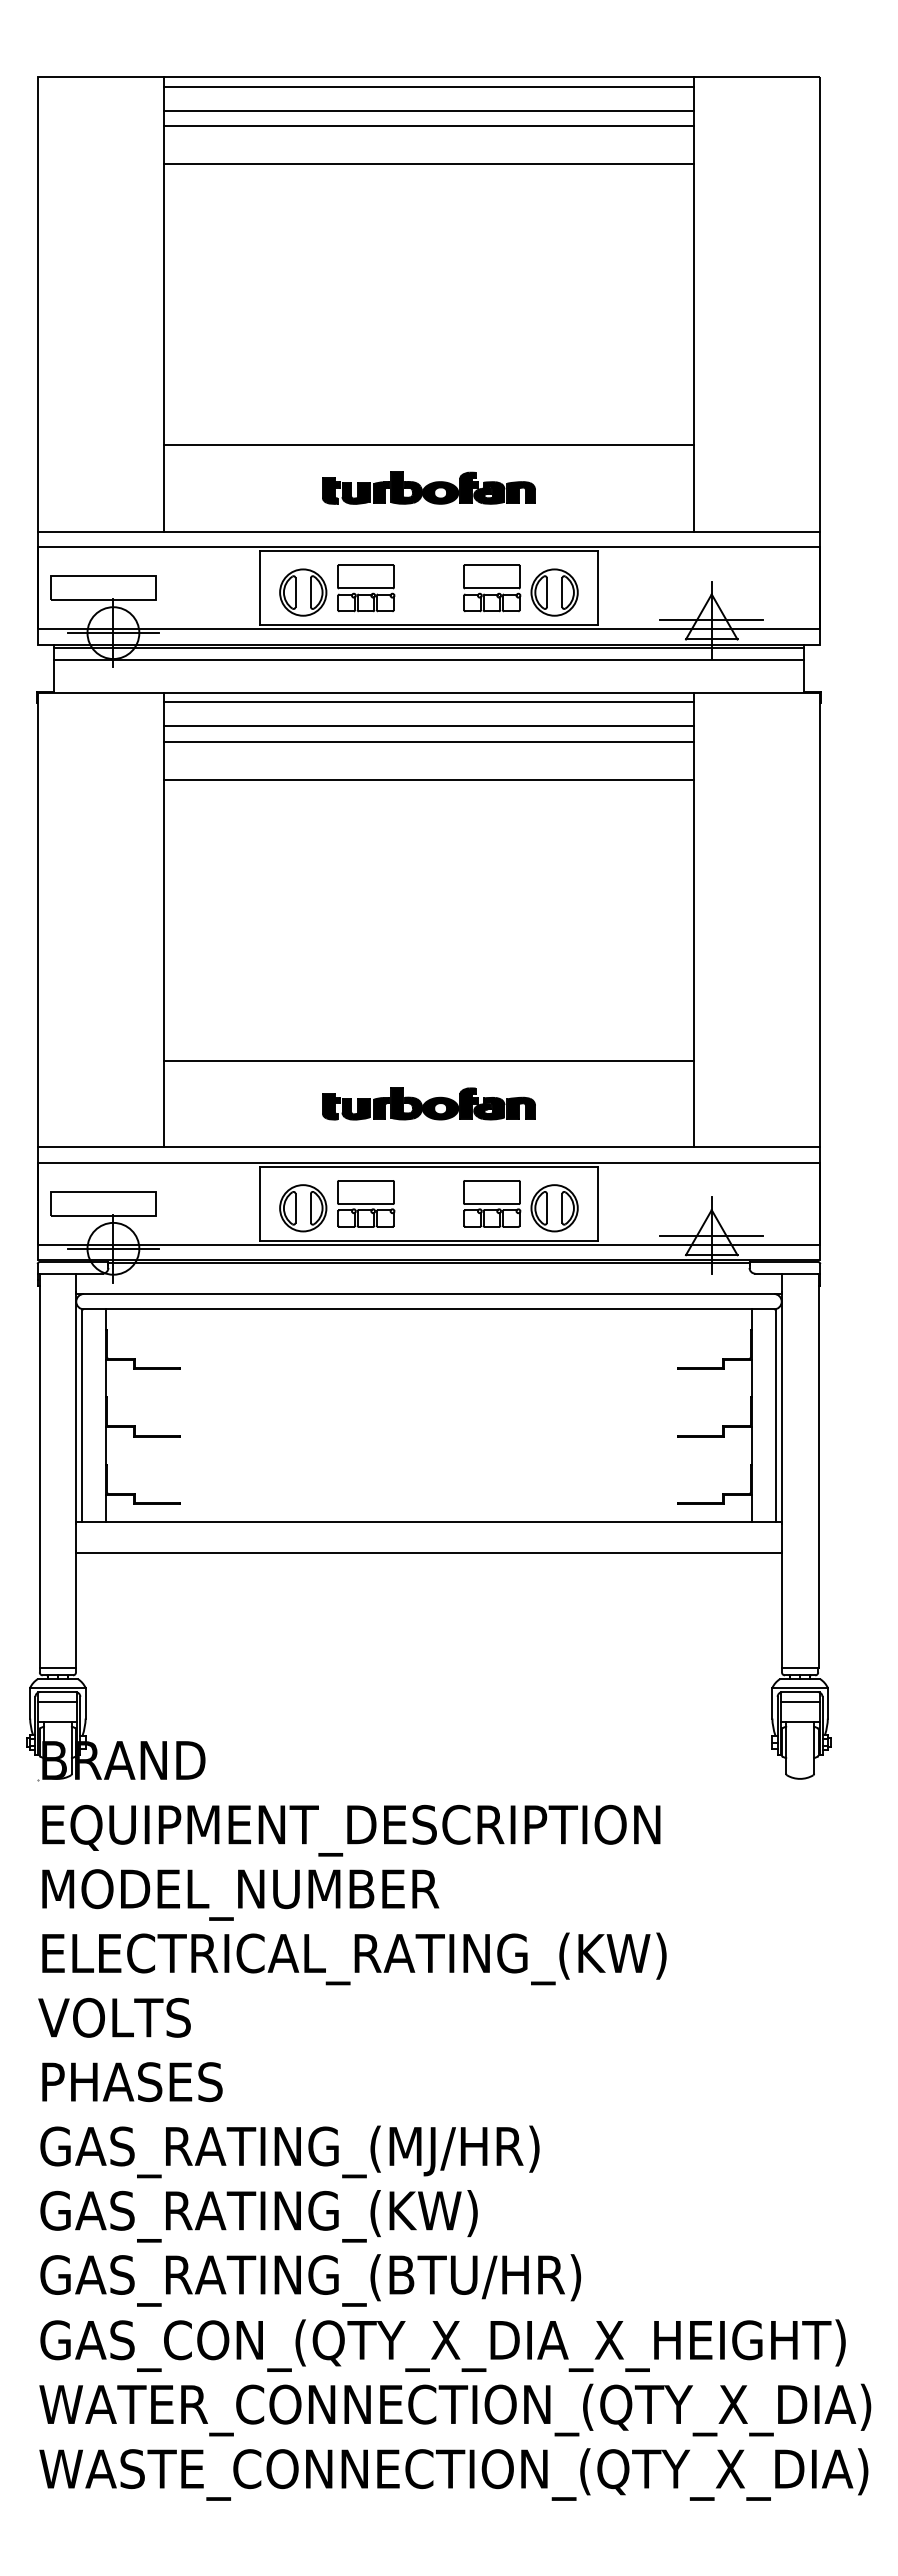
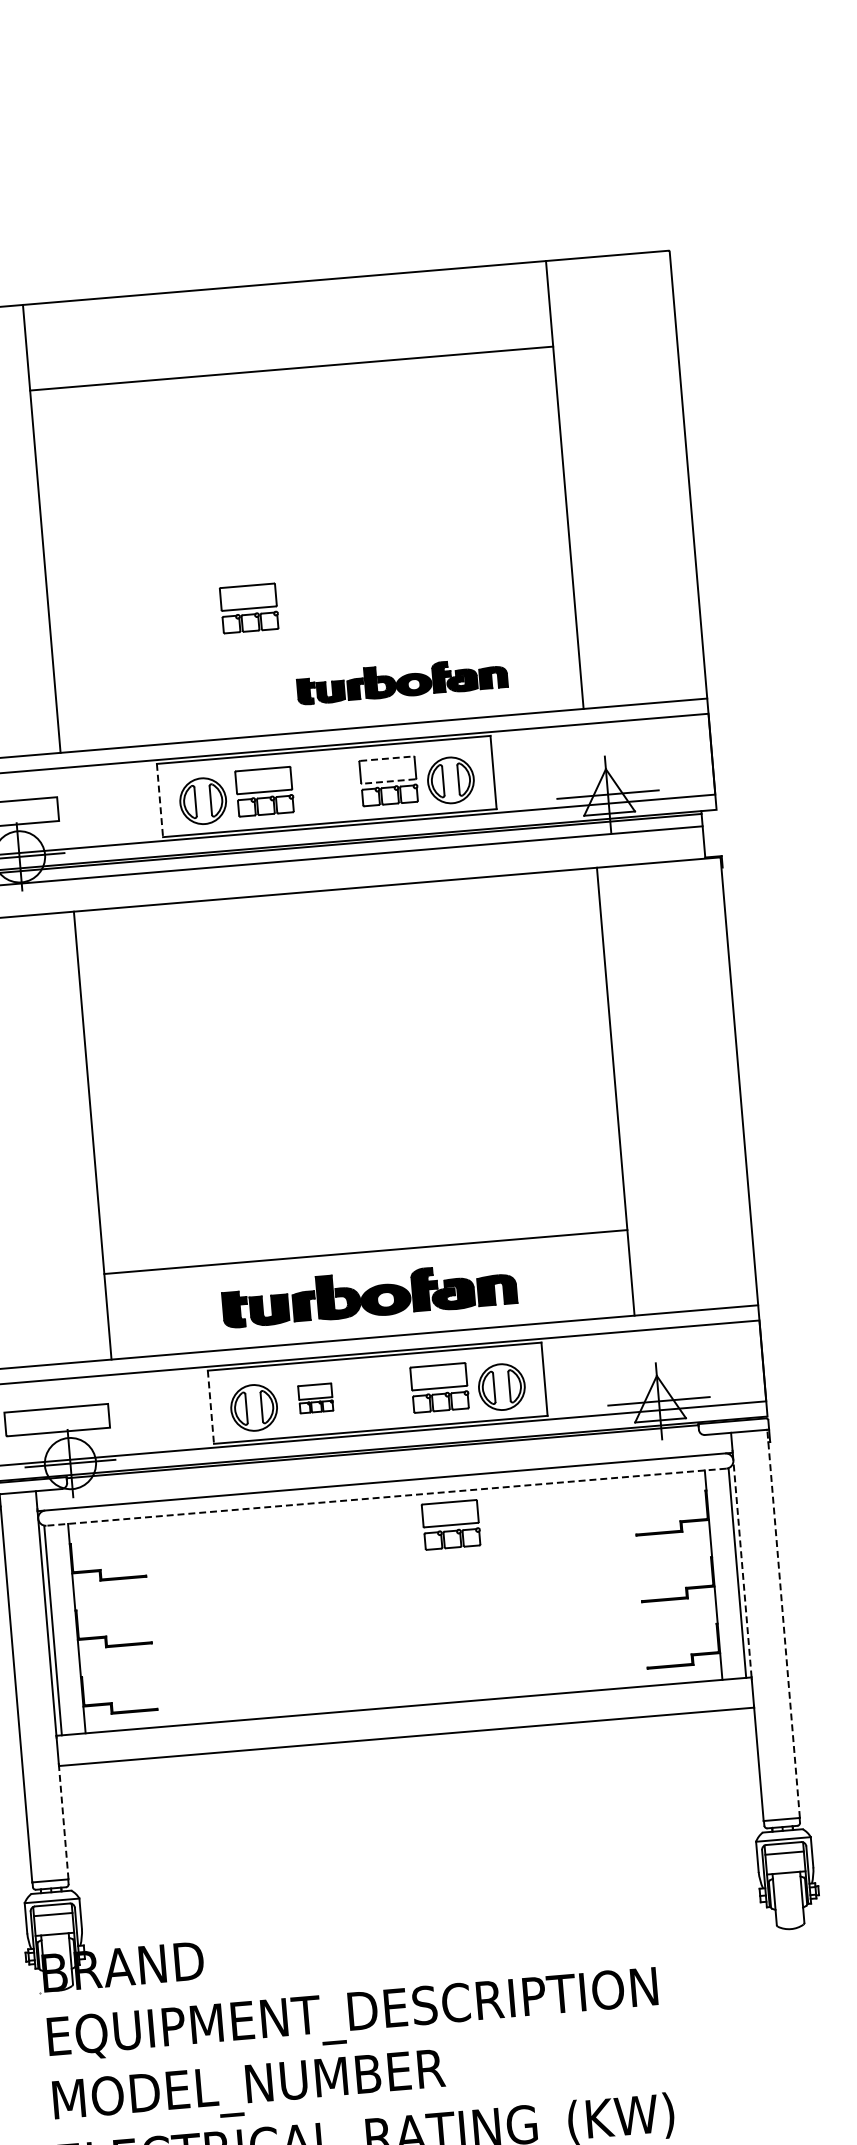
line: (428, 86) -> (284, 292), removed
line: (428, 110) -> (286, 315), removed
line: (428, 126) -> (288, 331), removed
part: (366, 402) -> (249, 608), added
line: (428, 444) -> (314, 644), removed
part: (428, 487) -> (401, 680), moved
line: (492, 565) -> (387, 758), solid -> dashed
line: (259, 588) -> (159, 800), solid -> dashed
line: (491, 588) -> (388, 781), solid -> dashed
line: (428, 702) -> (335, 899), removed
line: (428, 726) -> (337, 922), removed
line: (428, 742) -> (339, 938), removed
line: (428, 779) -> (342, 975), removed
part: (428, 1103) -> (368, 1294), size x1.4
part: (366, 1203) -> (316, 1397), size x0.6
line: (259, 1204) -> (210, 1407), solid -> dashed
line: (429, 1309) -> (386, 1497), solid -> dashed
part: (492, 1342) -> (451, 1524), added
line: (781, 1407) -> (741, 1564), solid -> dashed
line: (818, 1470) -> (783, 1623), solid -> dashed
line: (76, 1610) -> (63, 1823), solid -> dashed

